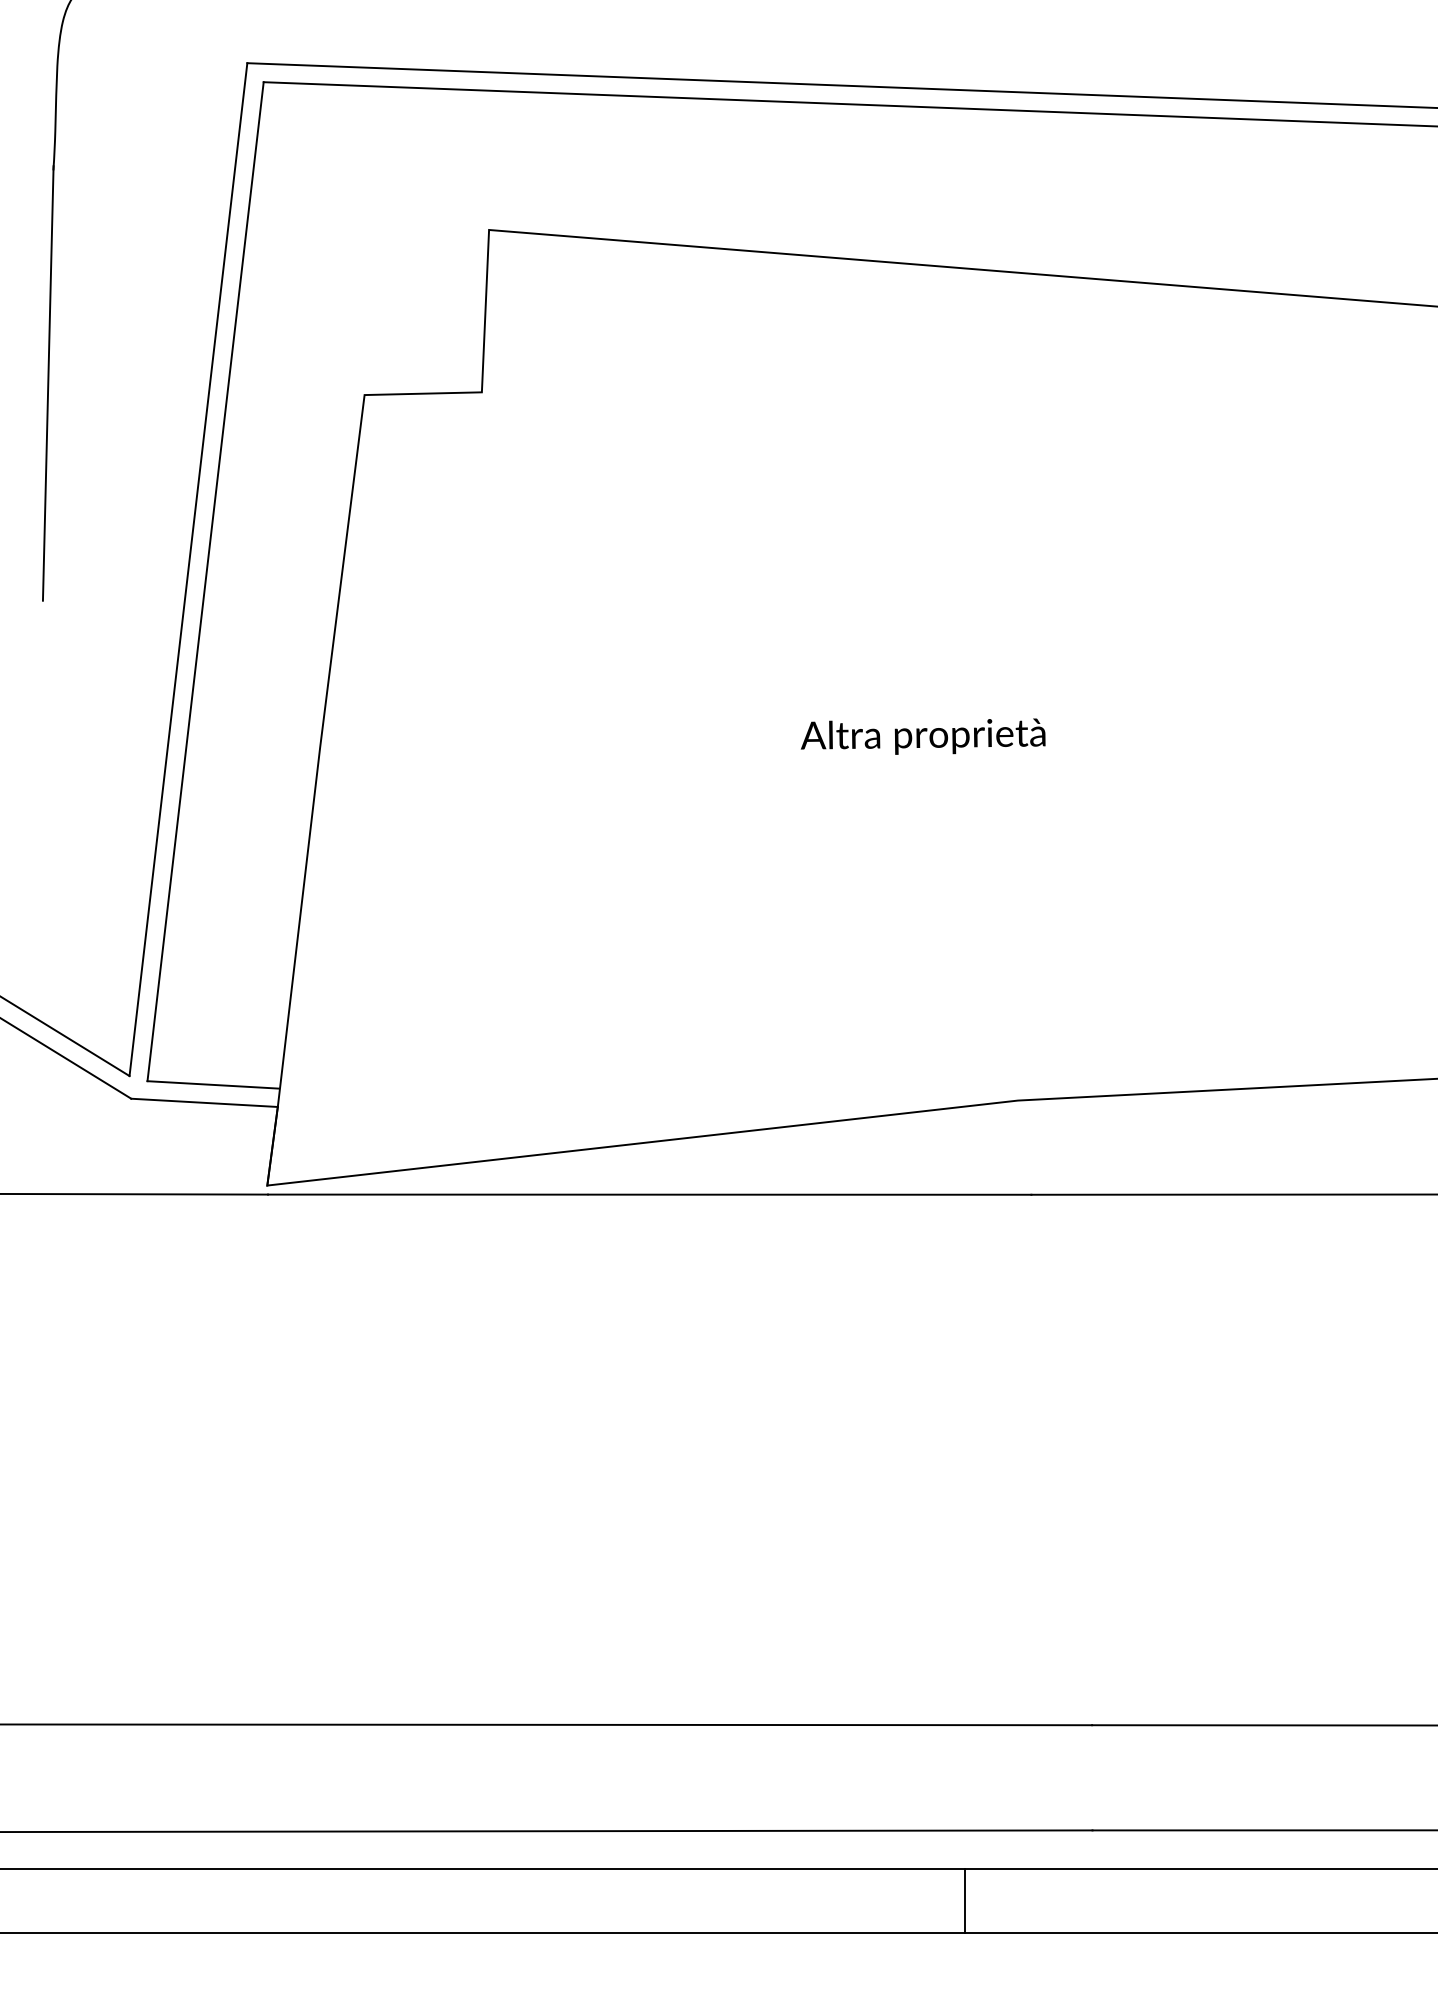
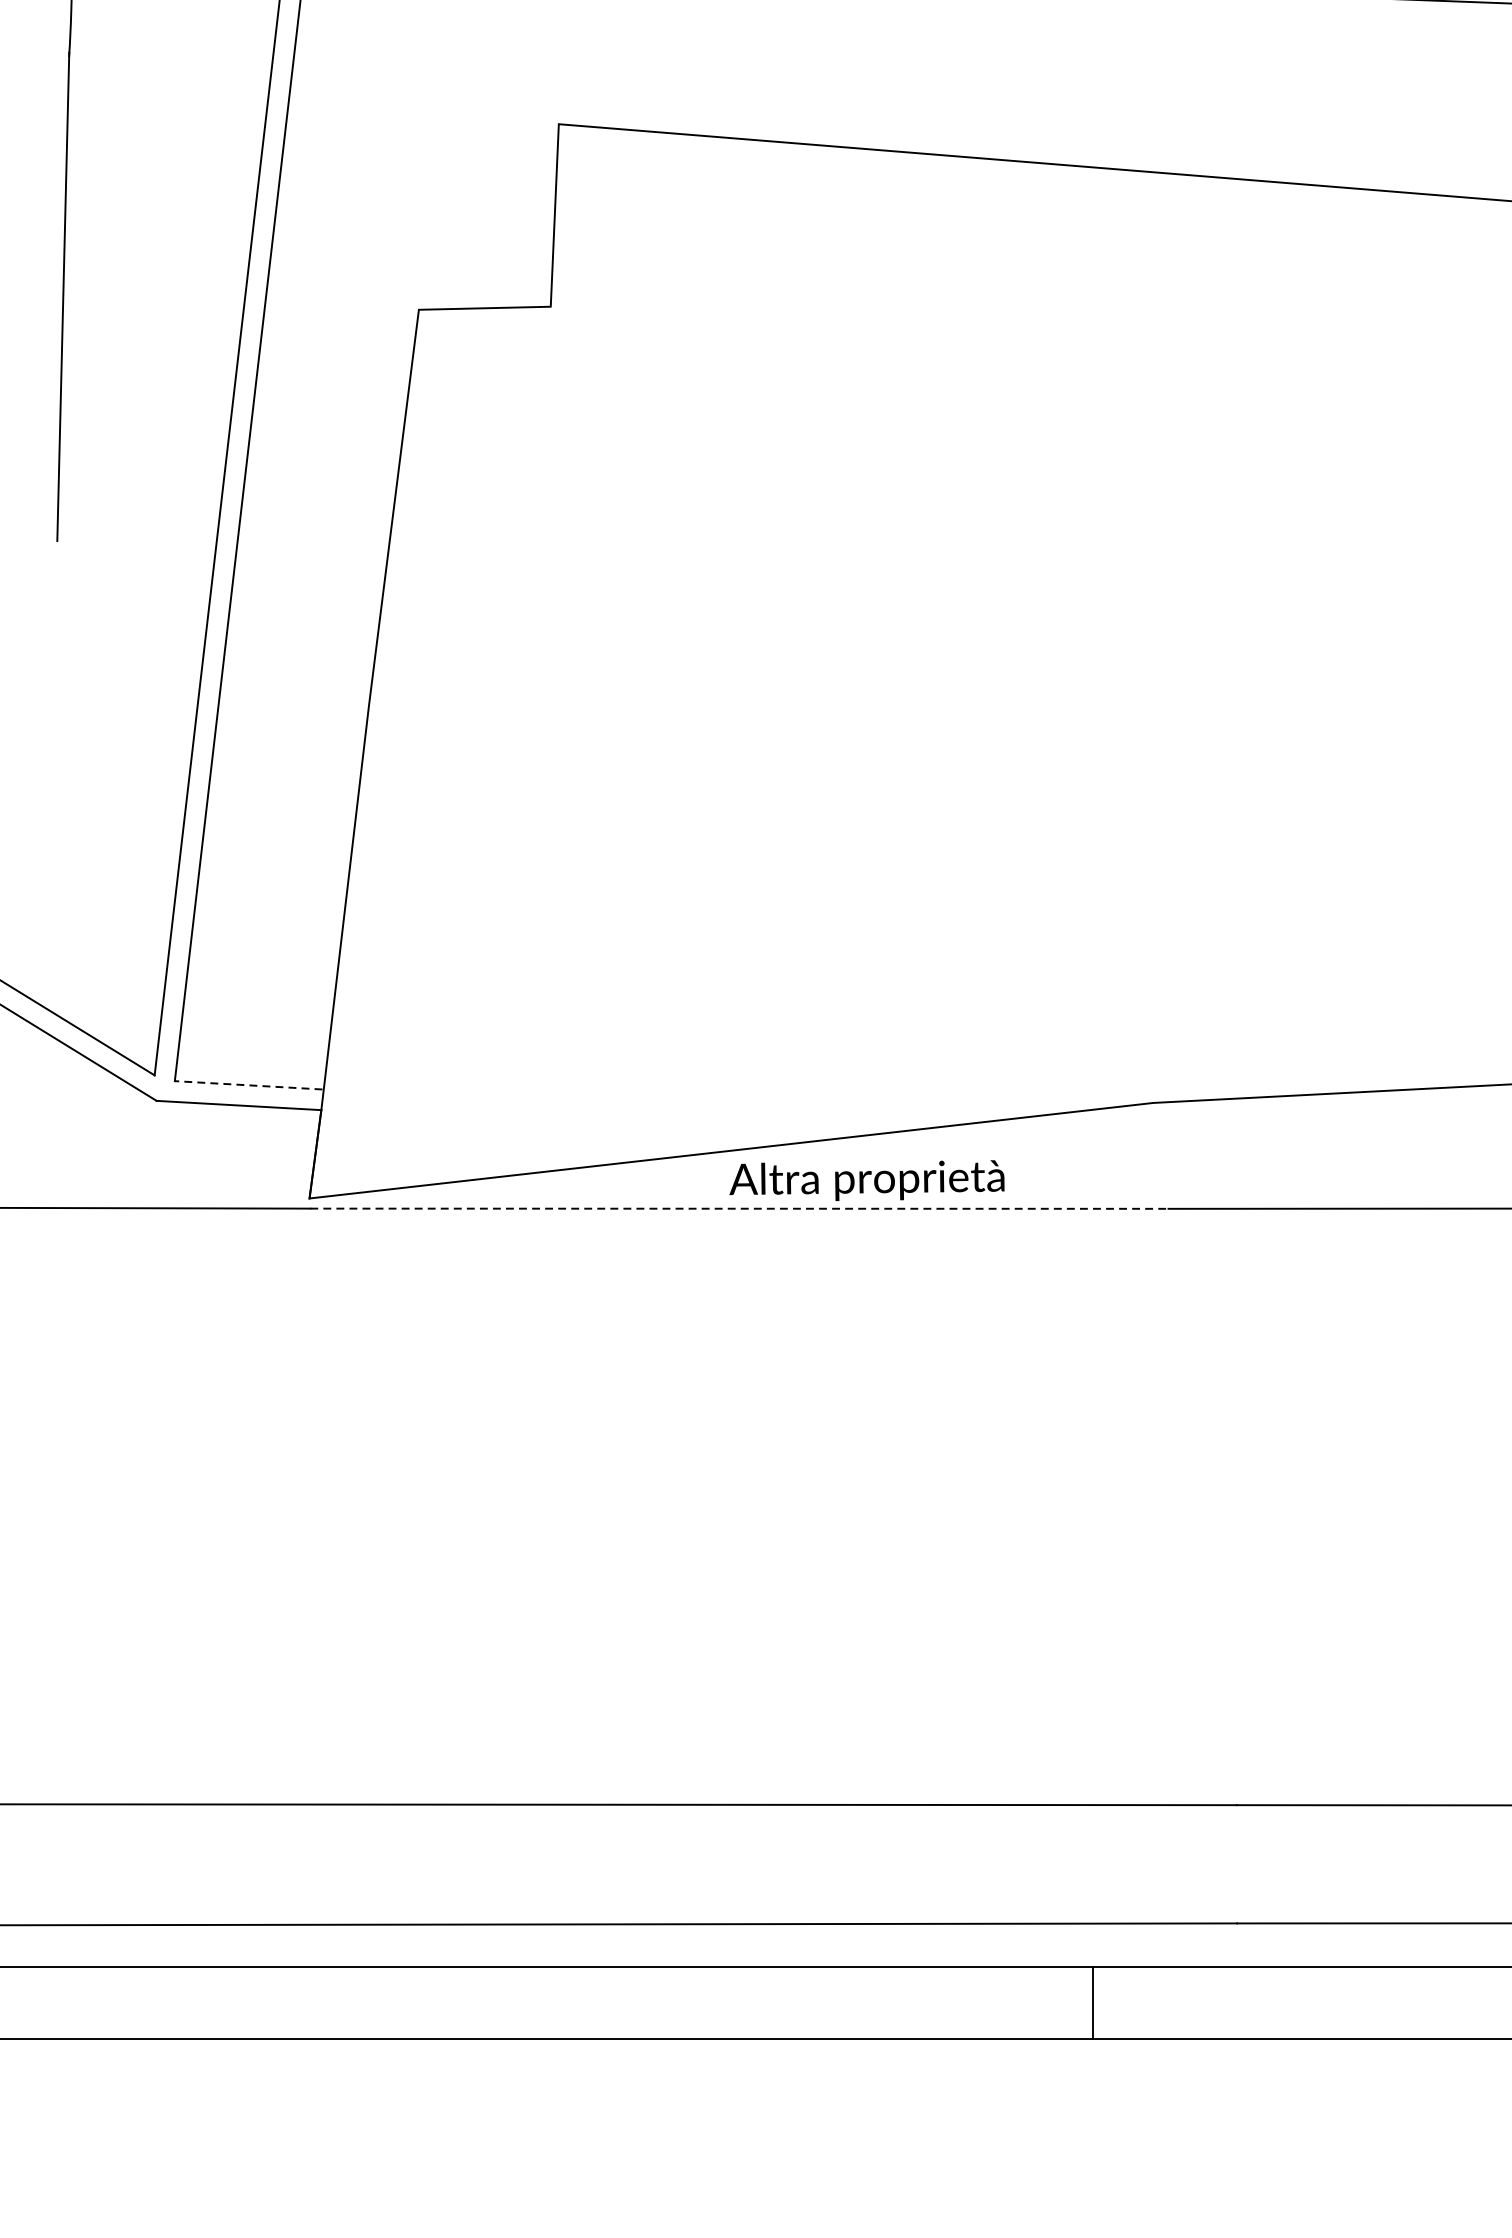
text: (922, 736) -> (866, 1180), moved
line: (213, 1084) -> (249, 1084), solid -> dashed
line: (649, 1194) -> (739, 1208), solid -> dashed

